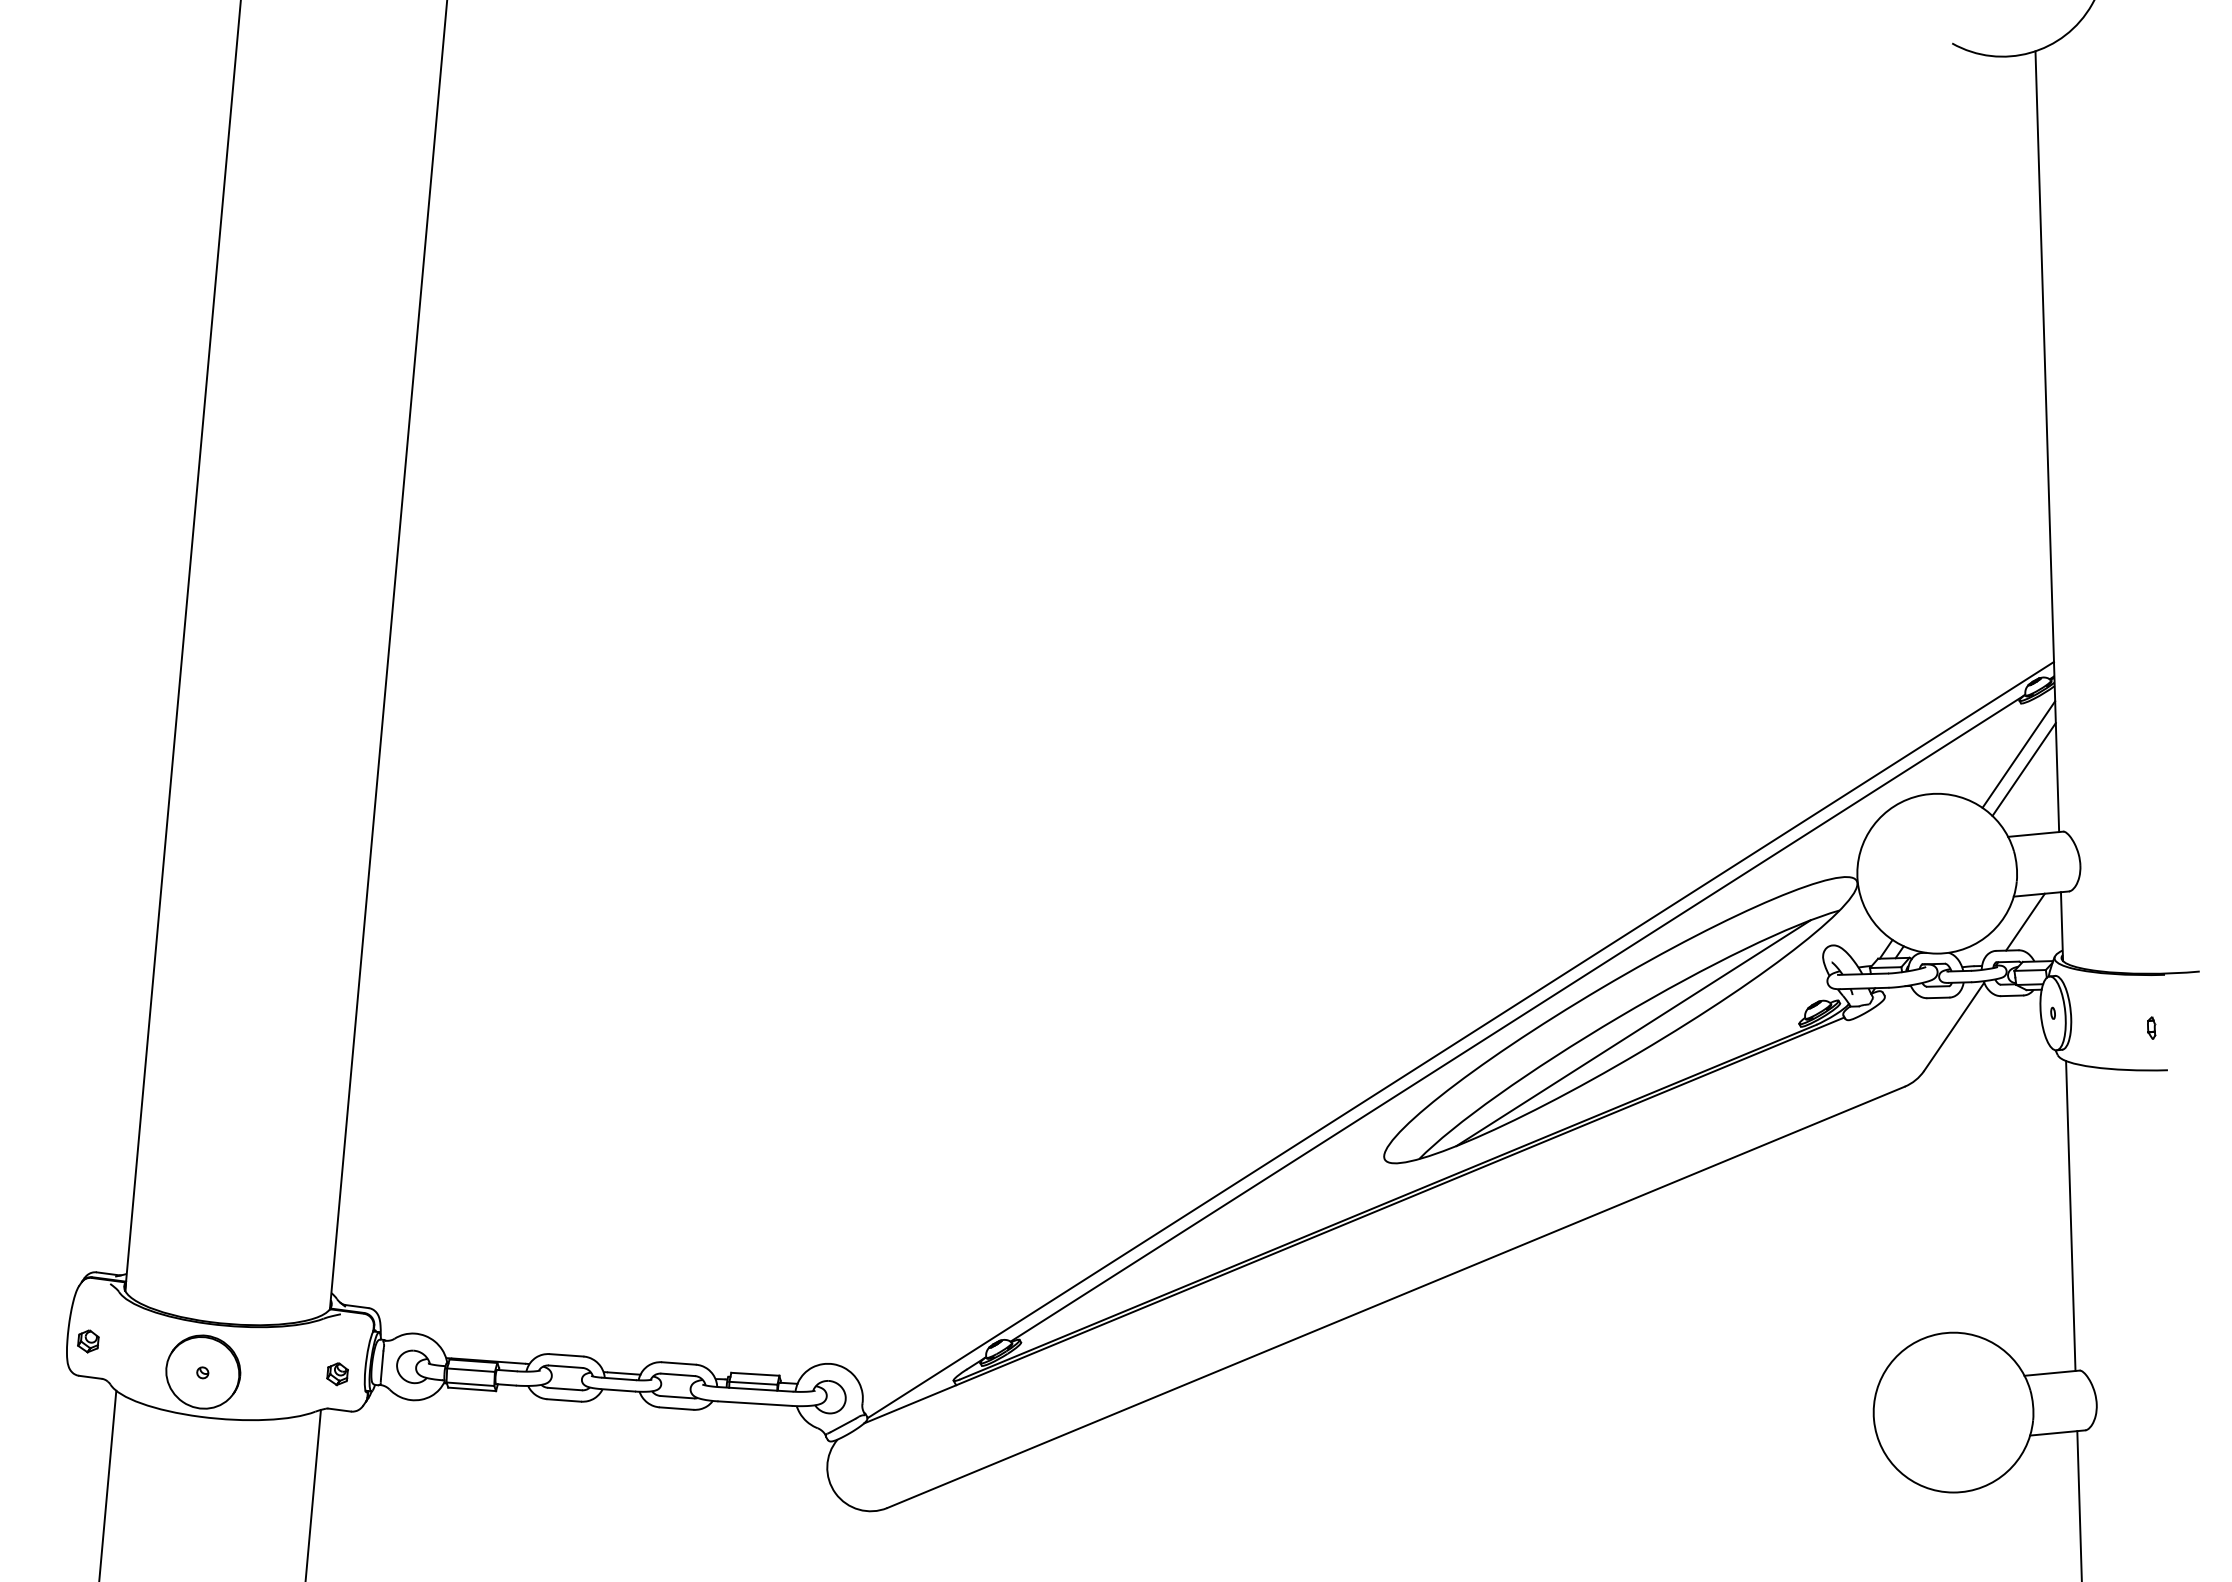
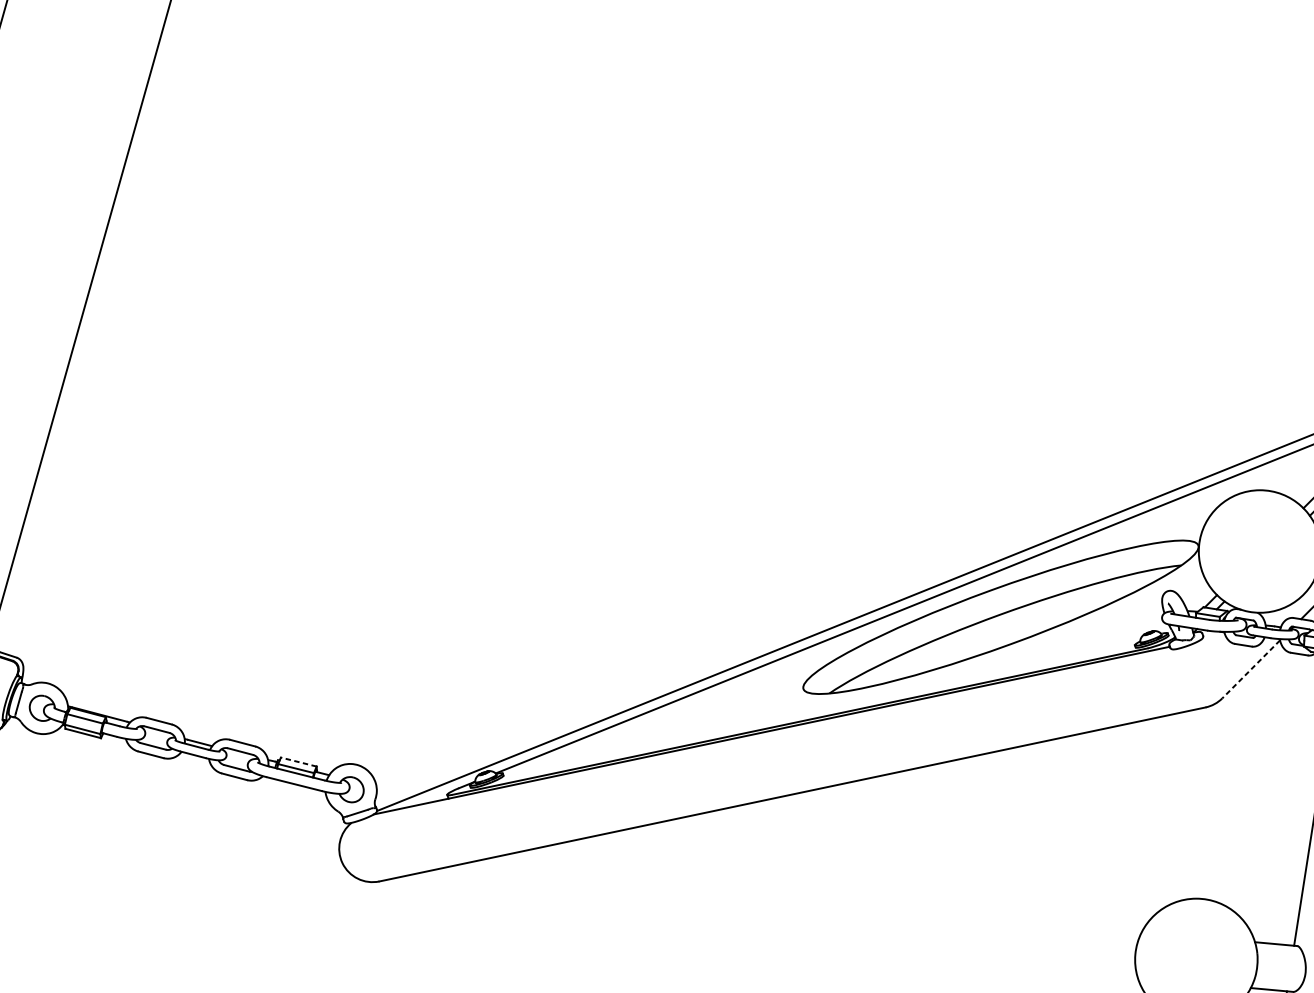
line: (1953, 1027) -> (1250, 669), solid -> dashed
line: (1633, 1033) -> (1008, 629), removed
line: (754, 1374) -> (298, 762), solid -> dashed

